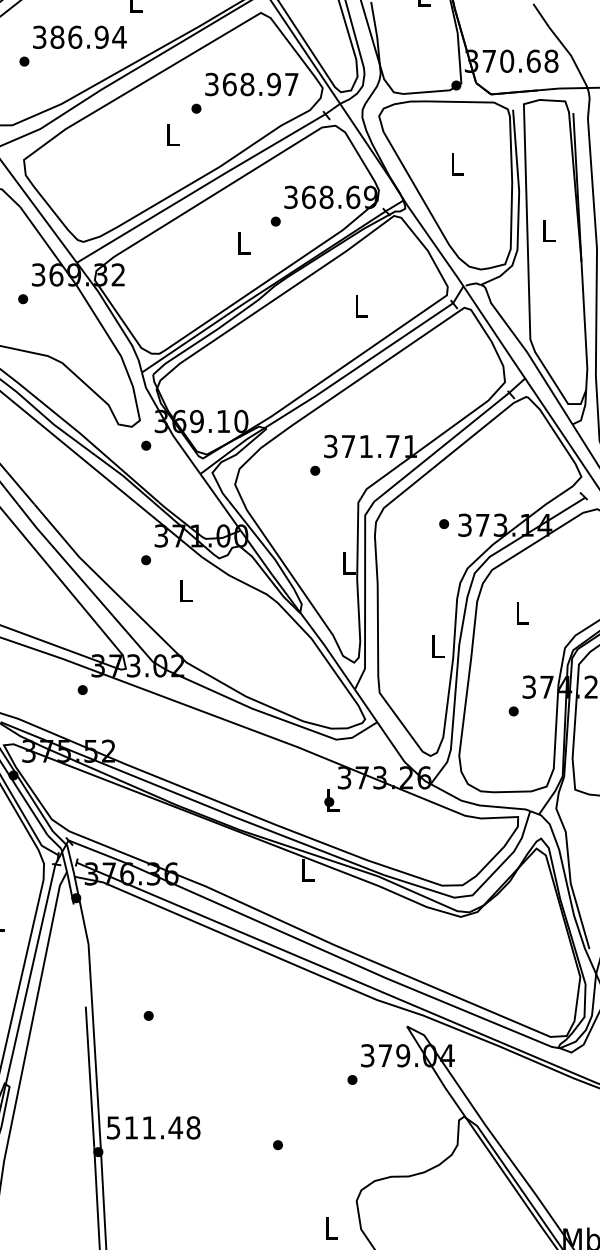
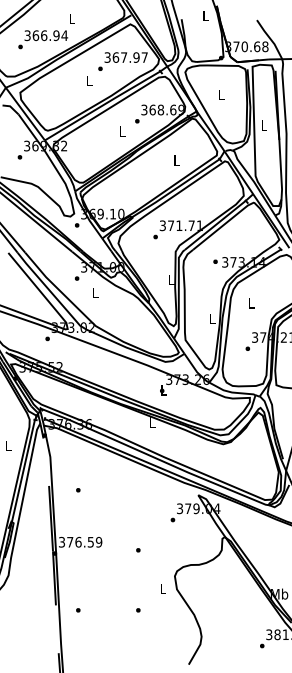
text: (56, 36) -> (35, 35), 386.94 -> 366.94
text: (248, 84) -> (124, 57), 368.97 -> 367.97
text: (153, 1126) -> (80, 541), 511.48 -> 376.59

